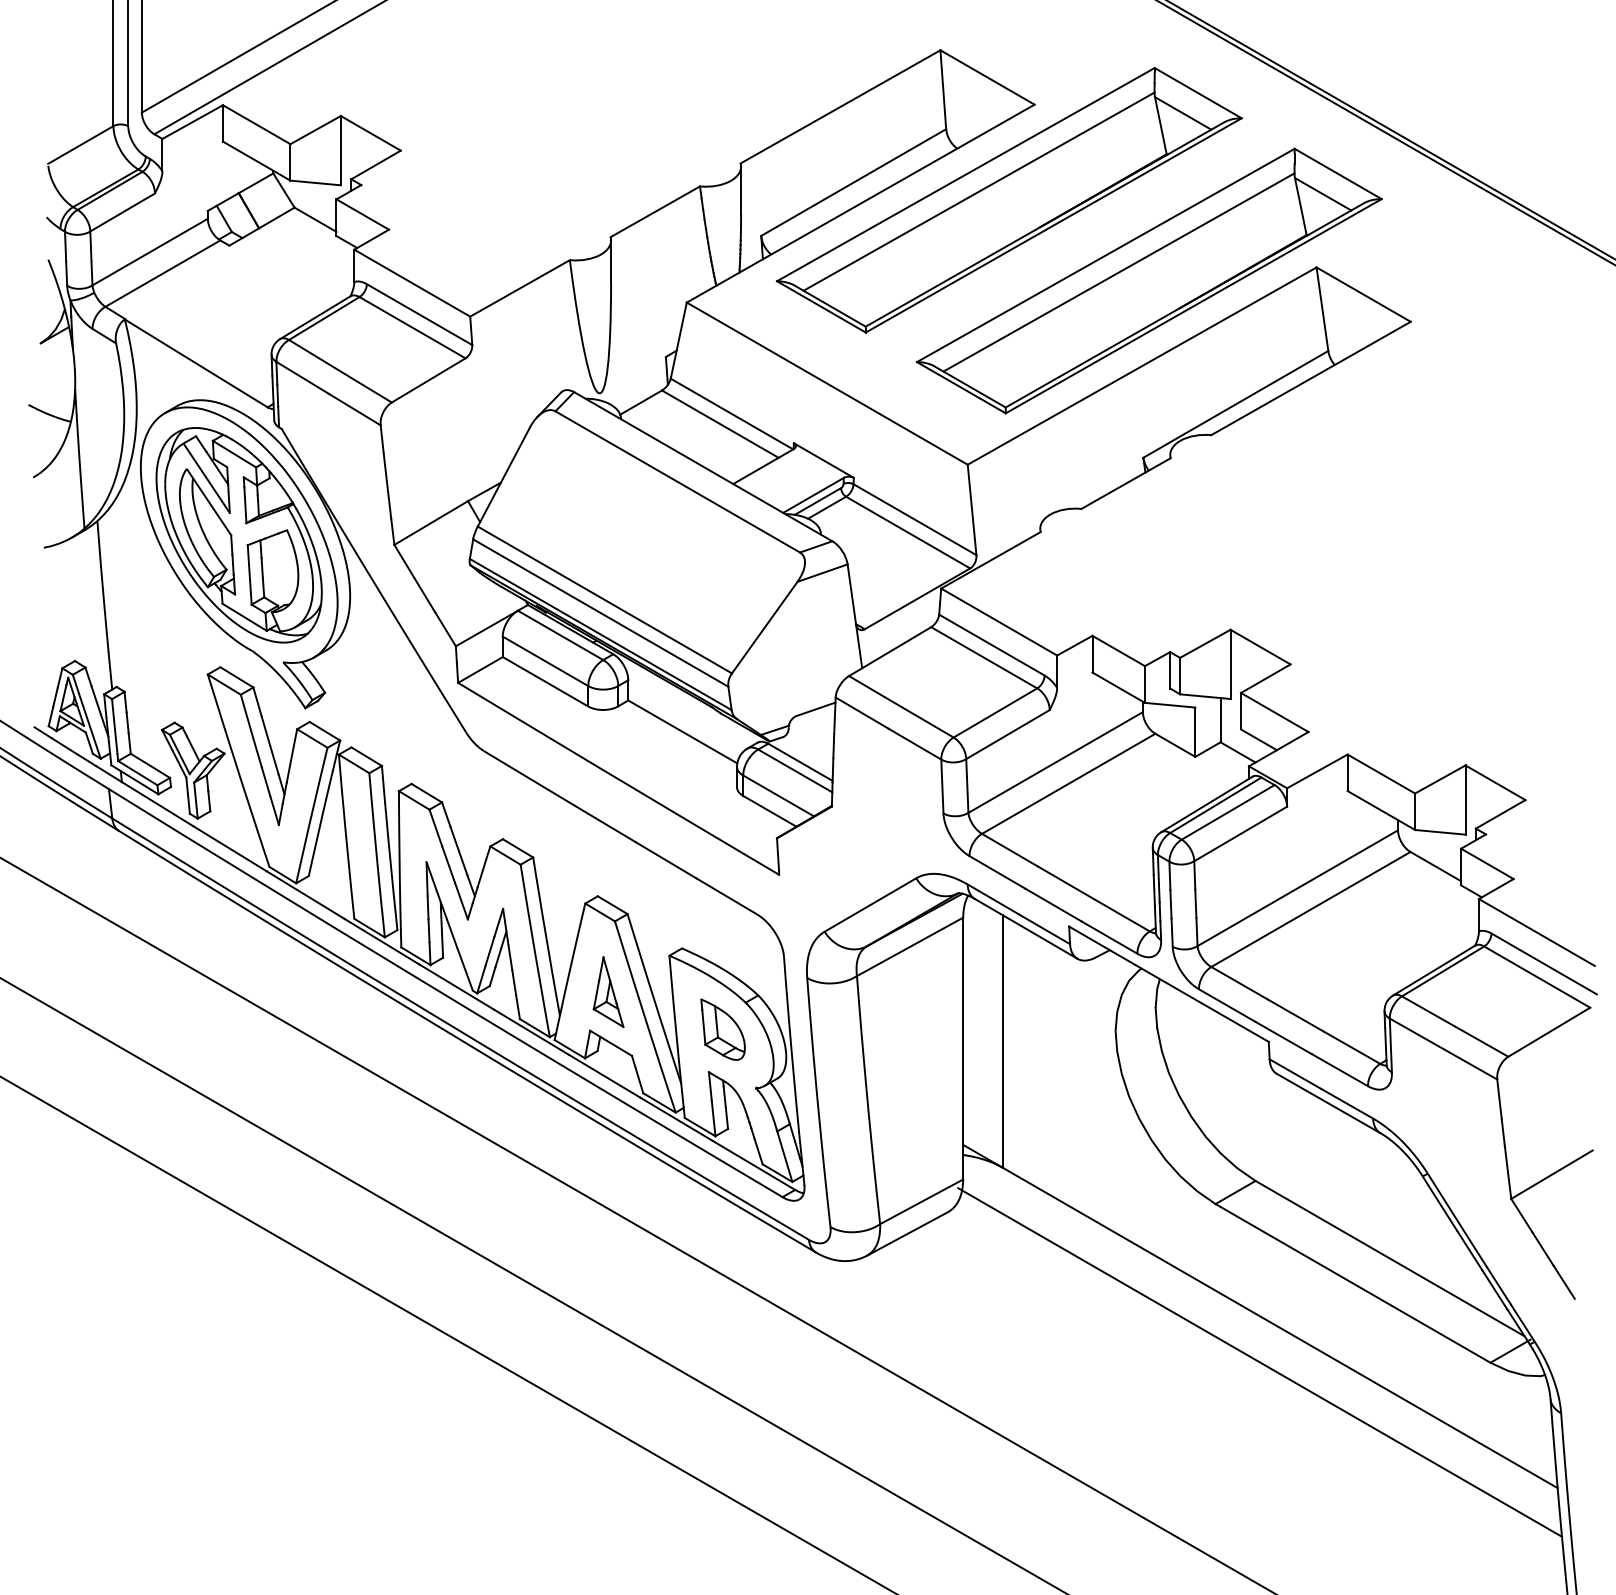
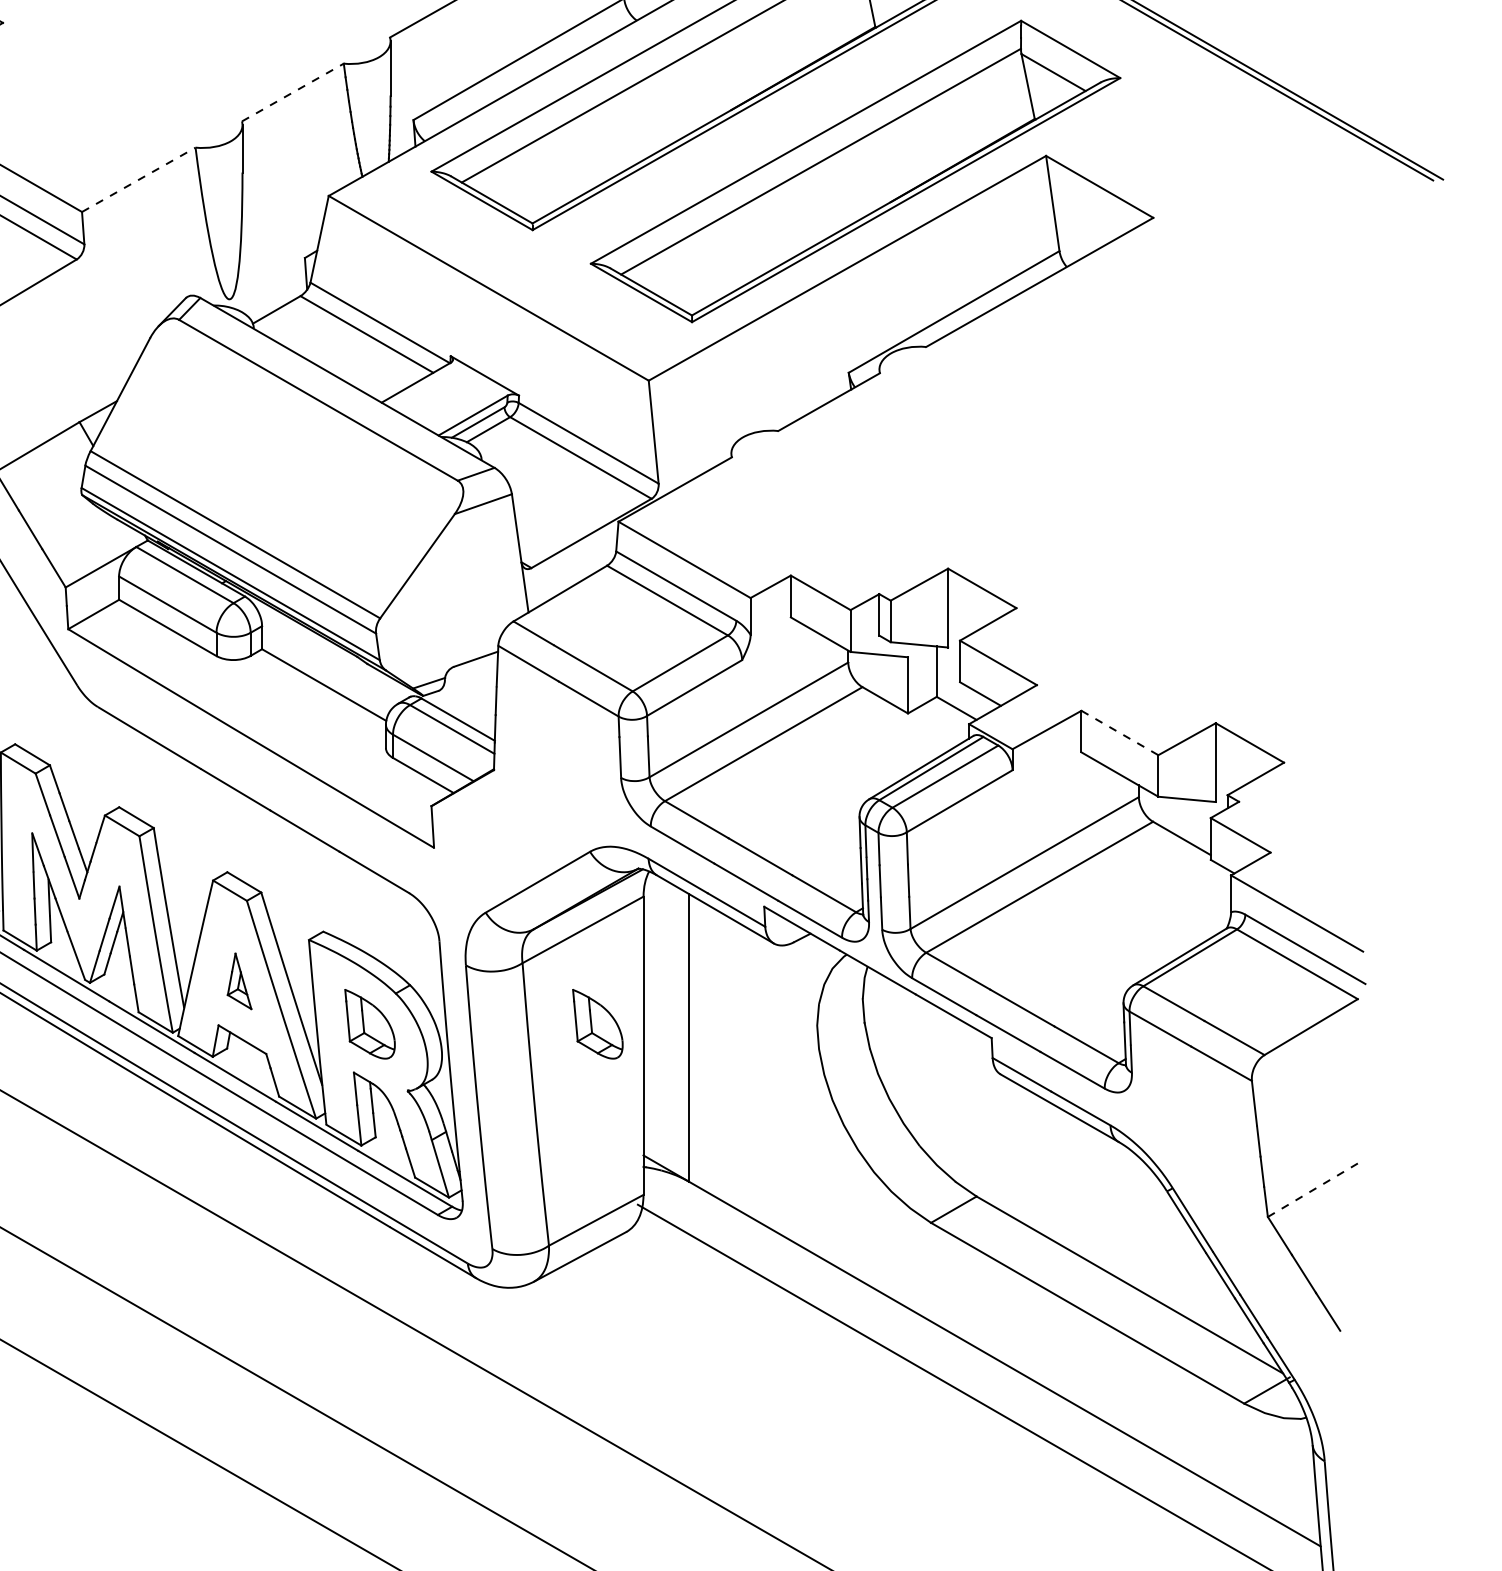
line: (655, 211) -> (293, 92), solid -> dashed
line: (520, 288) -> (139, 179), solid -> dashed
line: (1381, 774) -> (1120, 733), solid -> dashed
part: (608, 991) -> (239, 980), size x0.7
part: (922, 1029) -> (597, 1024), added
line: (1552, 1174) -> (1314, 1189), solid -> dashed

